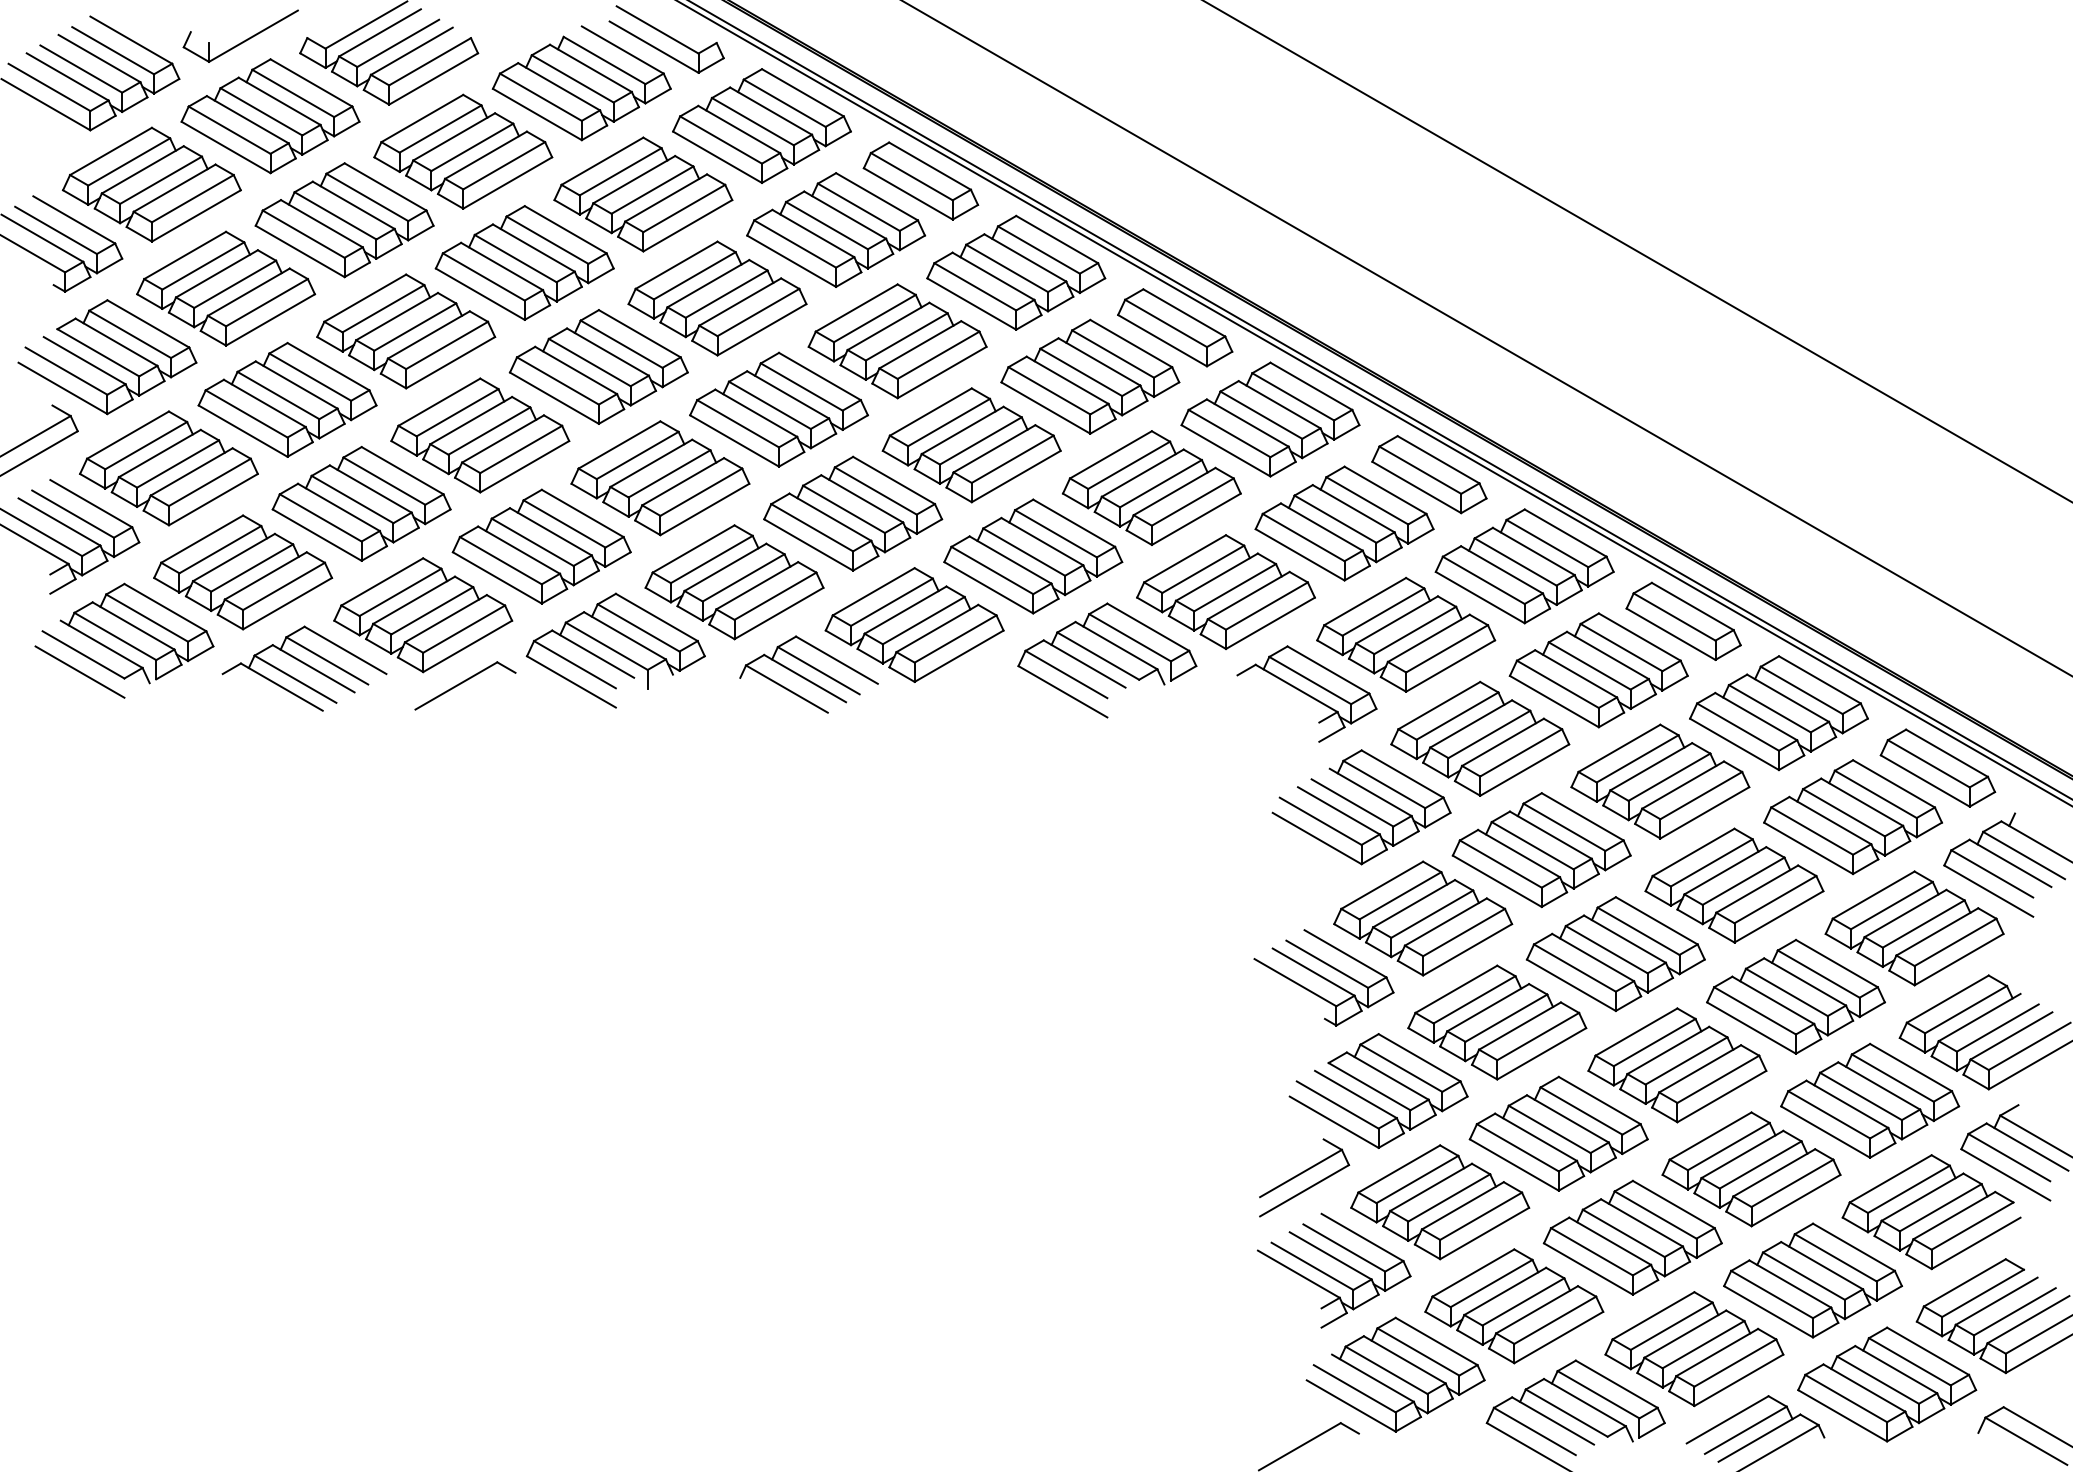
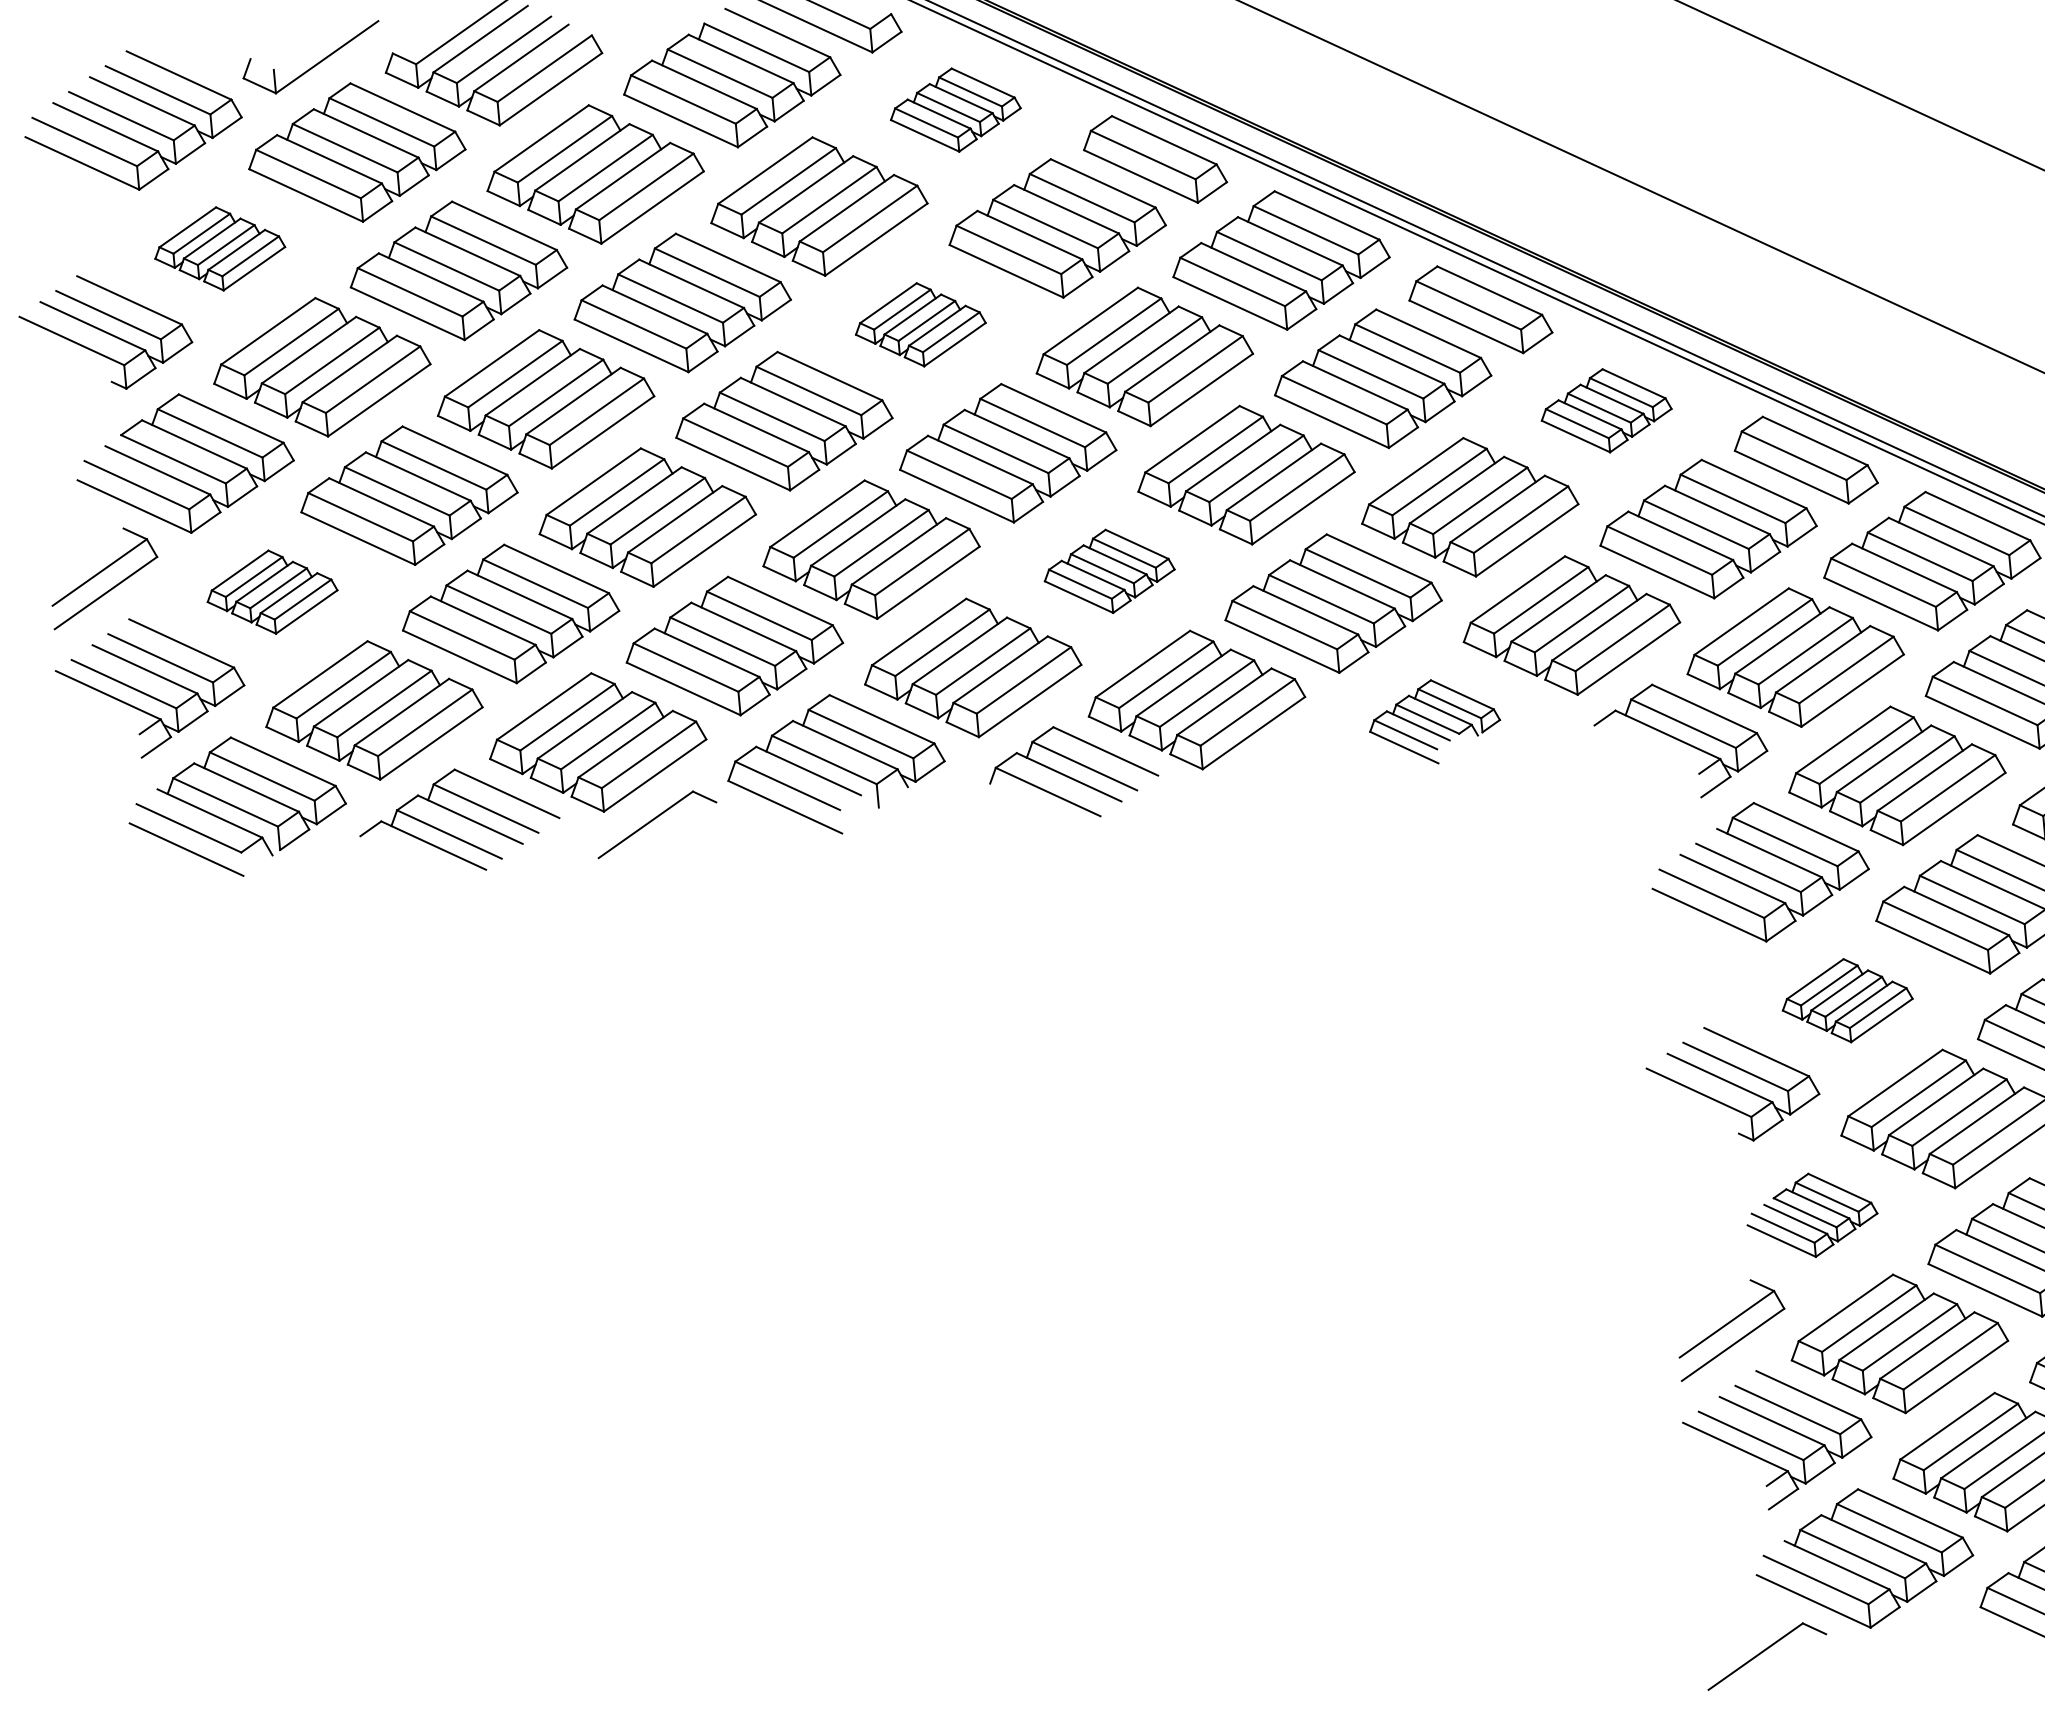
part: (761, 125) -> (954, 109), size x0.6
part: (151, 184) -> (219, 248), size x0.6
part: (717, 298) -> (920, 324), size x0.6
part: (1270, 419) -> (1606, 410), size x0.6
part: (168, 468) -> (271, 592), size x0.6
part: (853, 513) -> (1109, 571), size x0.6
part: (1107, 660) -> (1434, 721), size x0.6
part: (1423, 918) -> (1847, 1000), size x0.6
part: (1378, 1090) -> (1811, 1214), size x0.6

